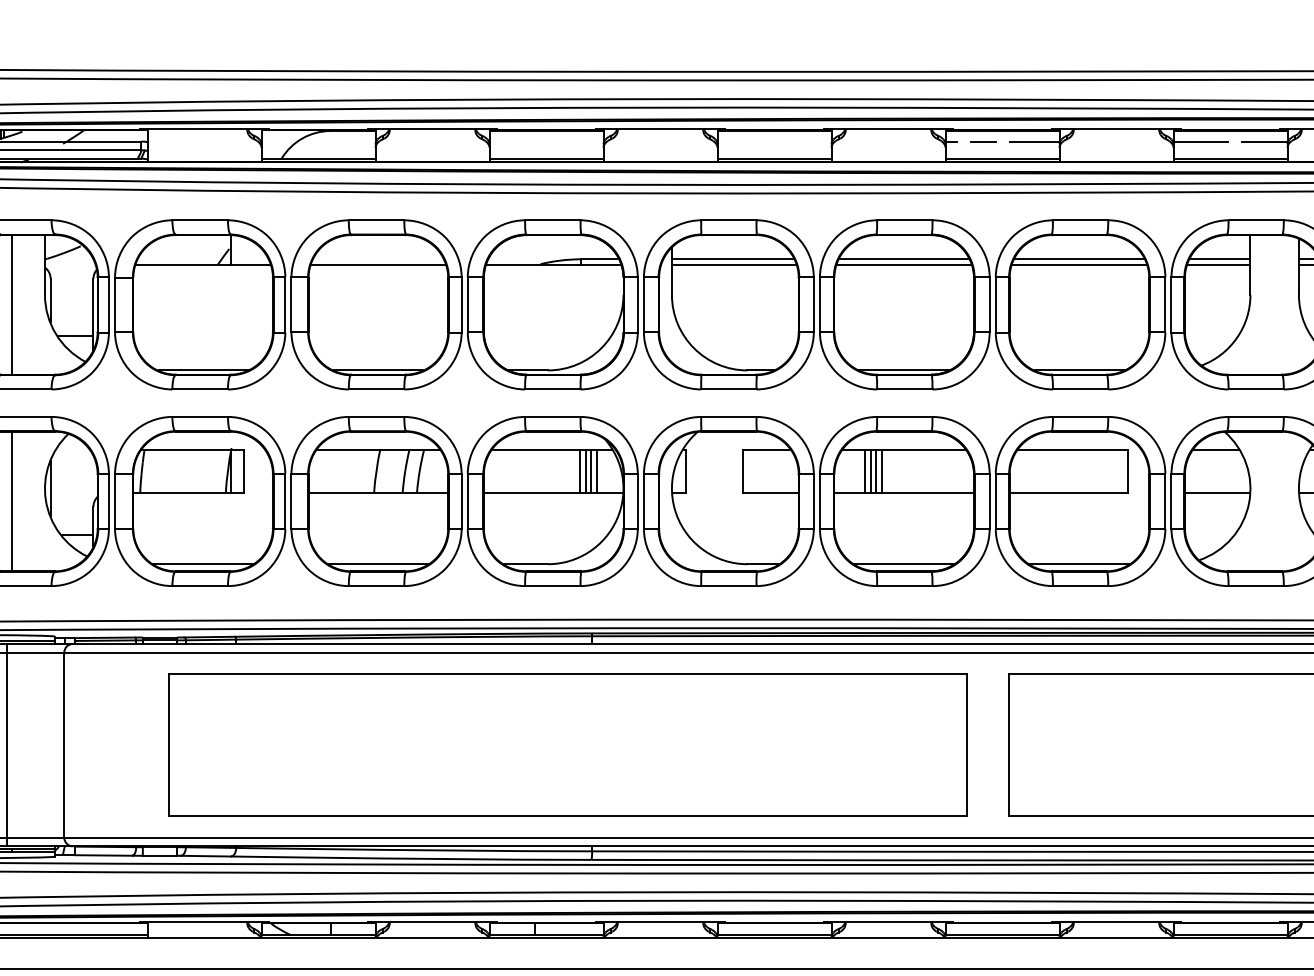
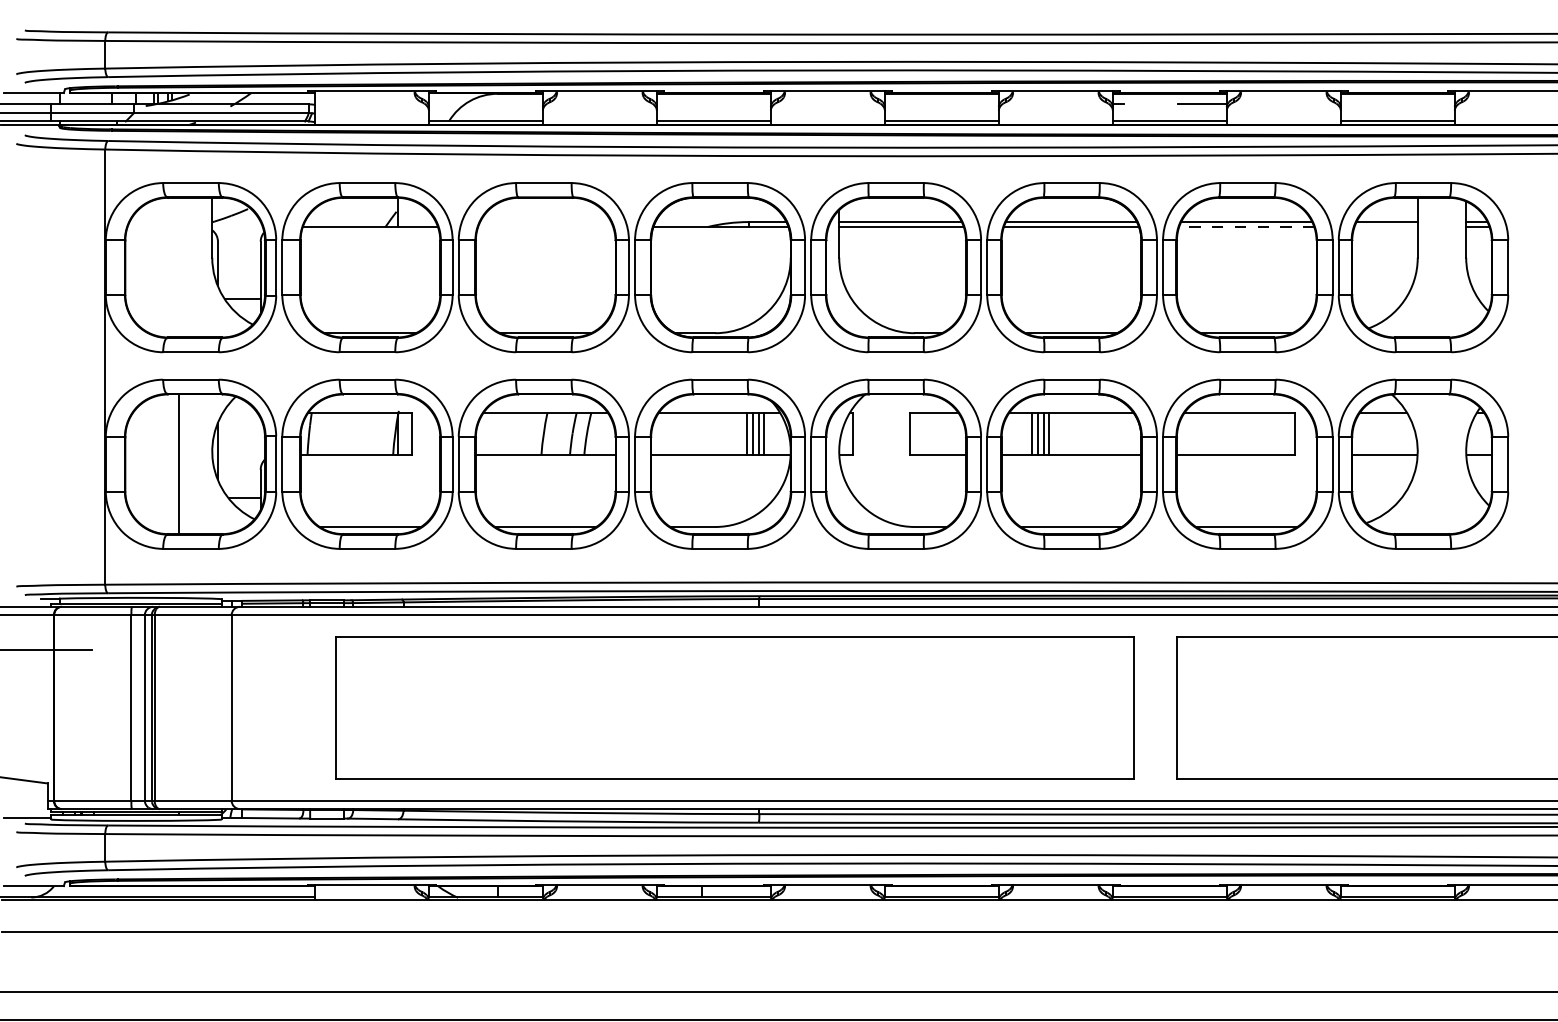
line: (983, 140) -> (1150, 103), removed
line: (1200, 141) -> (1367, 104), removed
line: (1264, 141) -> (1431, 104), removed
line: (378, 264) -> (545, 227), removed
line: (1079, 264) -> (1246, 227), solid -> dashed
line: (1218, 264) -> (1385, 227), removed
line: (12, 304) -> (179, 267), removed
line: (7, 744) -> (174, 707), removed

